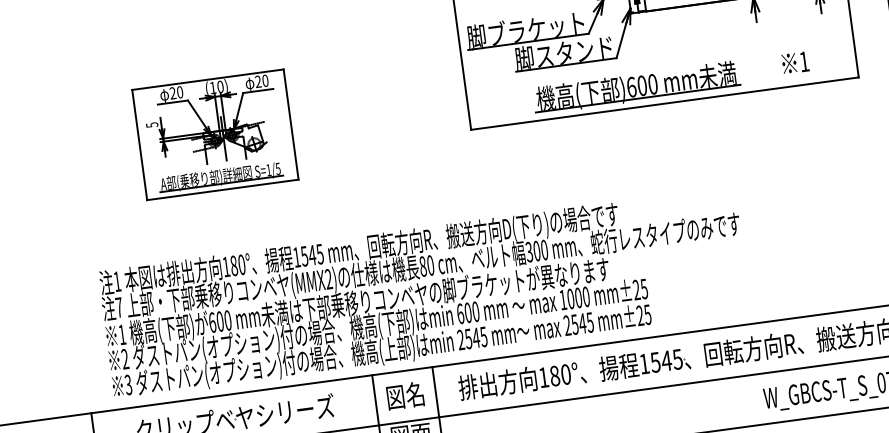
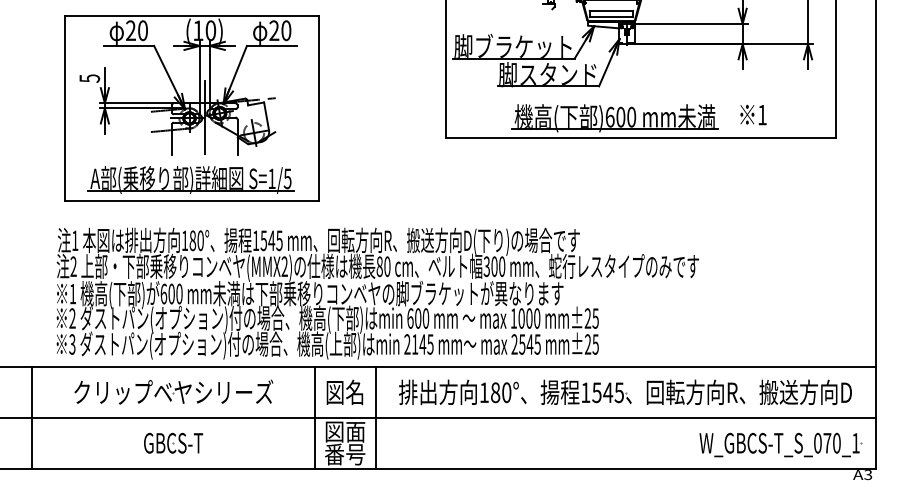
text: (795, 62) -> (753, 114), moved
part: (215, 134) -> (191, 108), size x1.67
text: (119, 307) -> (73, 266), 7 -> 2
text: (468, 339) -> (414, 344), 2545 -> 2145

